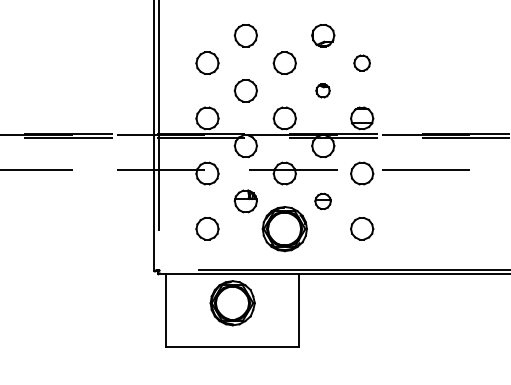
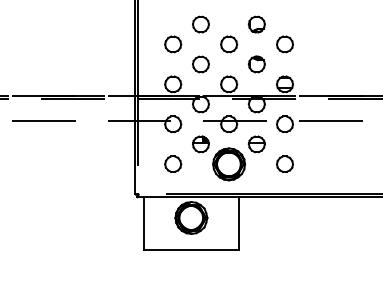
part: (361, 63) -> (284, 44), size x1.43
part: (322, 90) -> (256, 64), size x1.67
part: (322, 201) -> (256, 144), size x1.43

